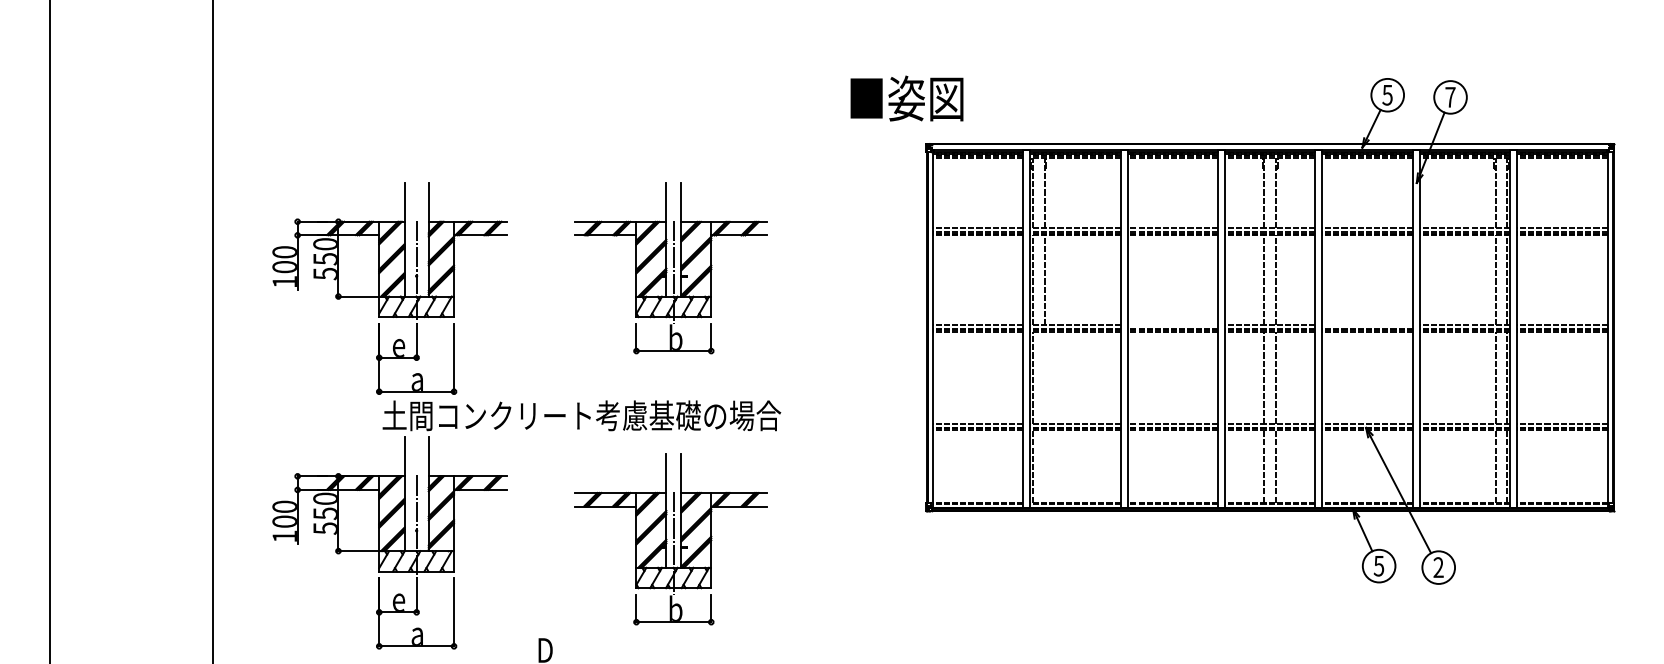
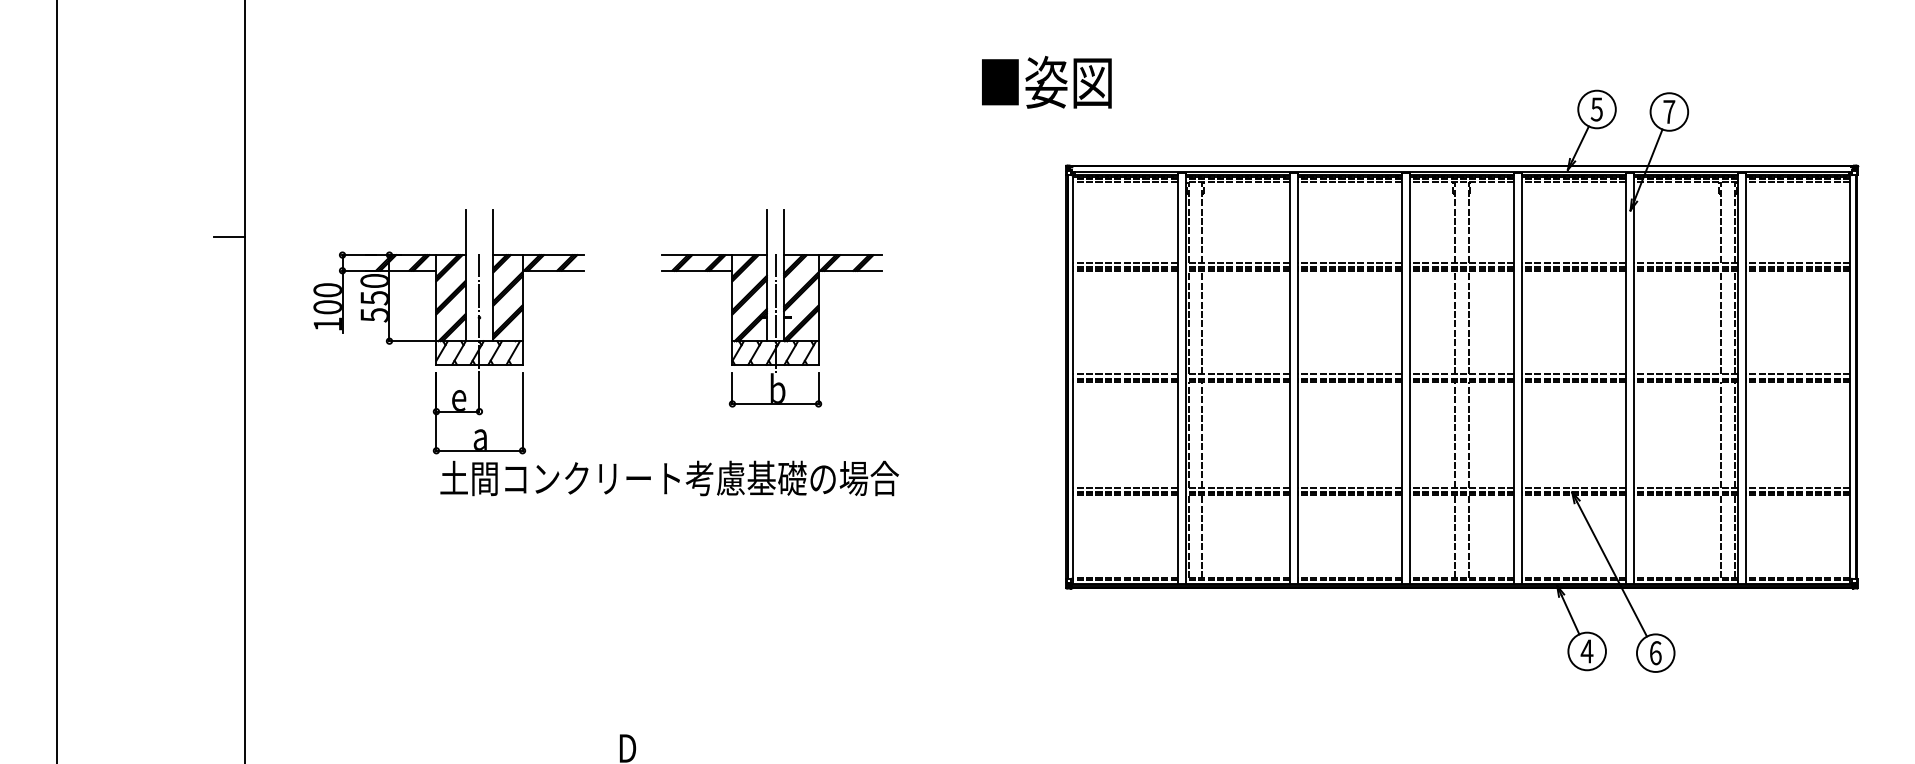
text: (906, 98) -> (1046, 82), moved
line: (199, 206) -> (229, 237), added
line: (1172, 325) -> (1349, 374), added
line: (1367, 325) -> (1573, 374), added
line: (1044, 377) -> (1202, 434), added
line: (1044, 466) -> (1202, 536), added
part: (670, 539) -> (771, 620), removed
part: (389, 542) -> (448, 624), removed
text: (1378, 566) -> (1586, 651), 5 -> 4
text: (1438, 567) -> (1655, 653), 2 -> 6

